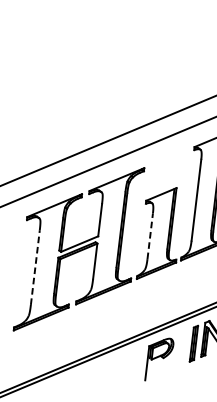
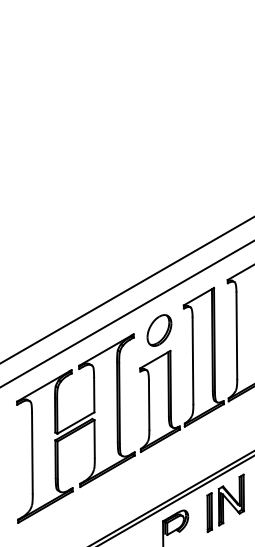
part: (168, 167) -> (159, 330), added
line: (150, 235) -> (149, 404), dashed -> solid
line: (35, 267) -> (32, 453), dashed -> solid

